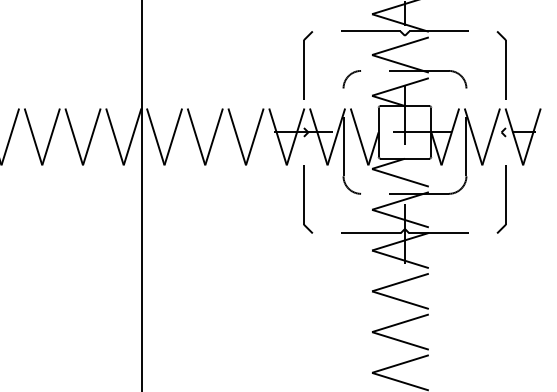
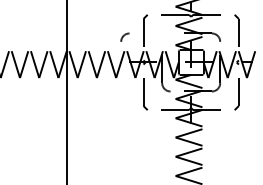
arc: (350, 77) -> (124, 36), moved

